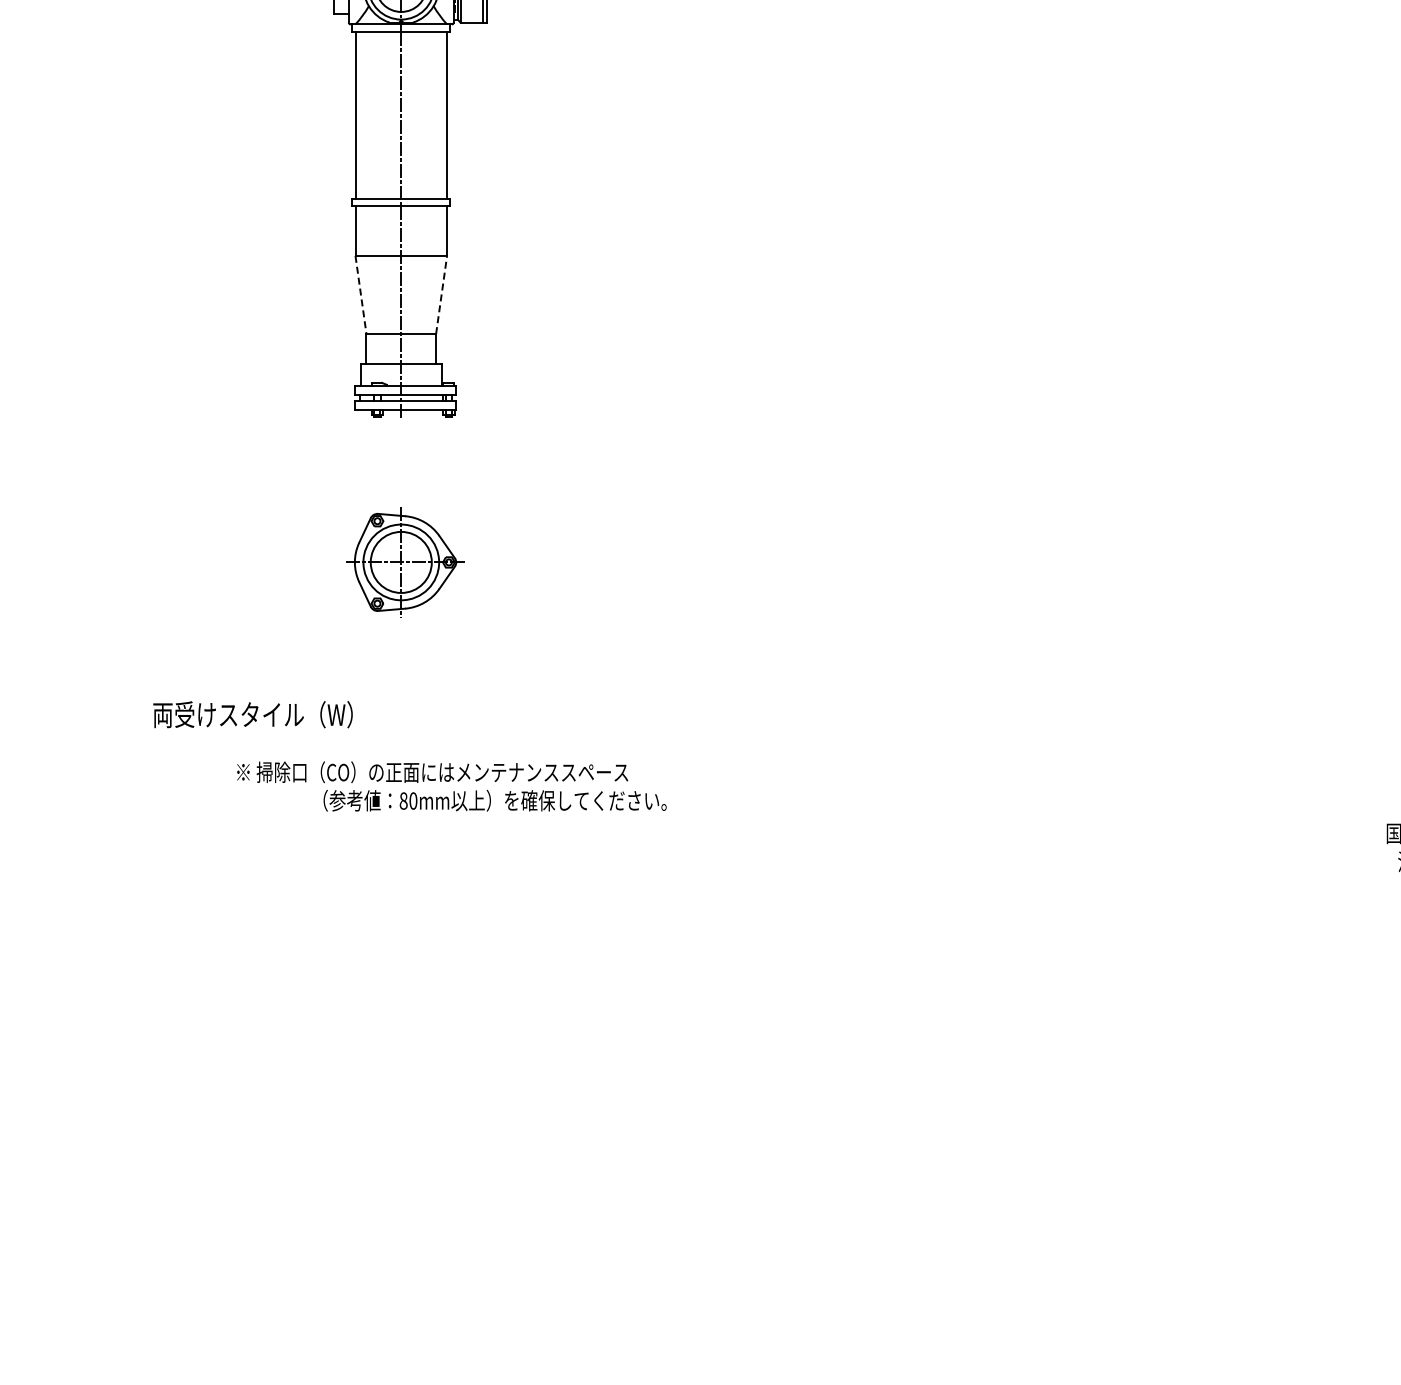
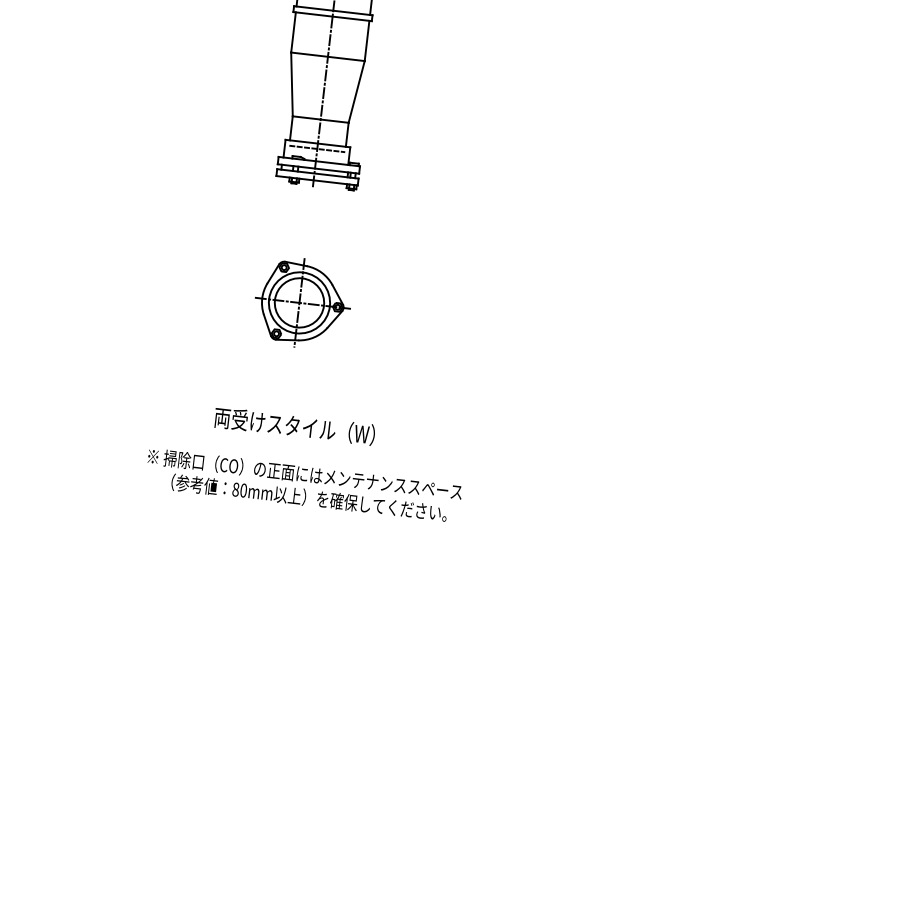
line: (441, 294) -> (356, 91), dashed -> solid
line: (361, 295) -> (292, 84), dashed -> solid
line: (401, 370) -> (317, 148), added
text: (252, 714) -> (294, 426), moved
text: (494, 800) -> (308, 497), moved

